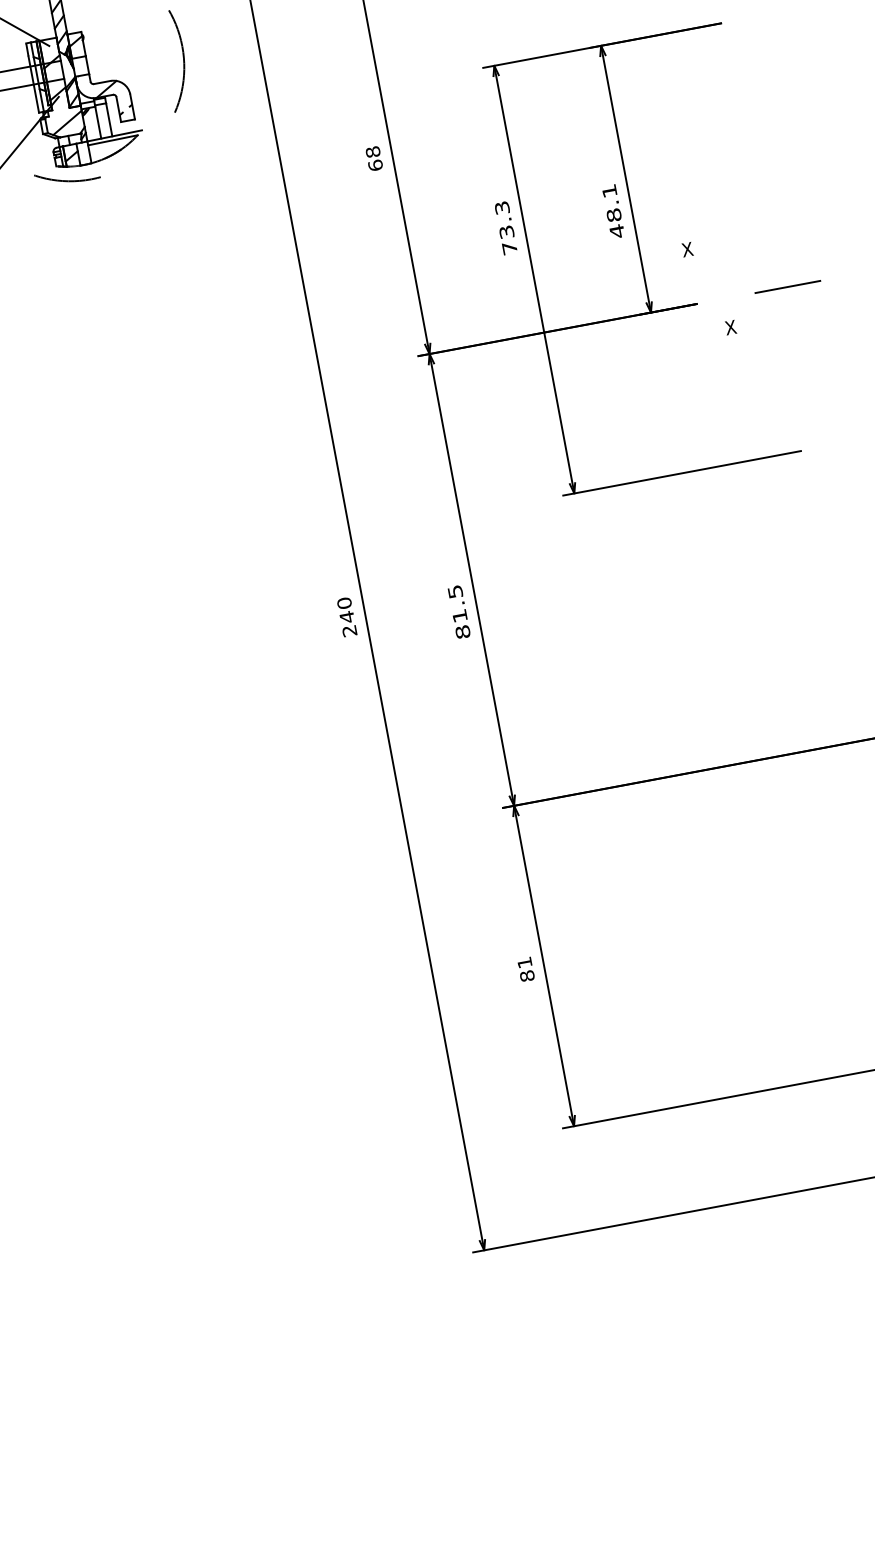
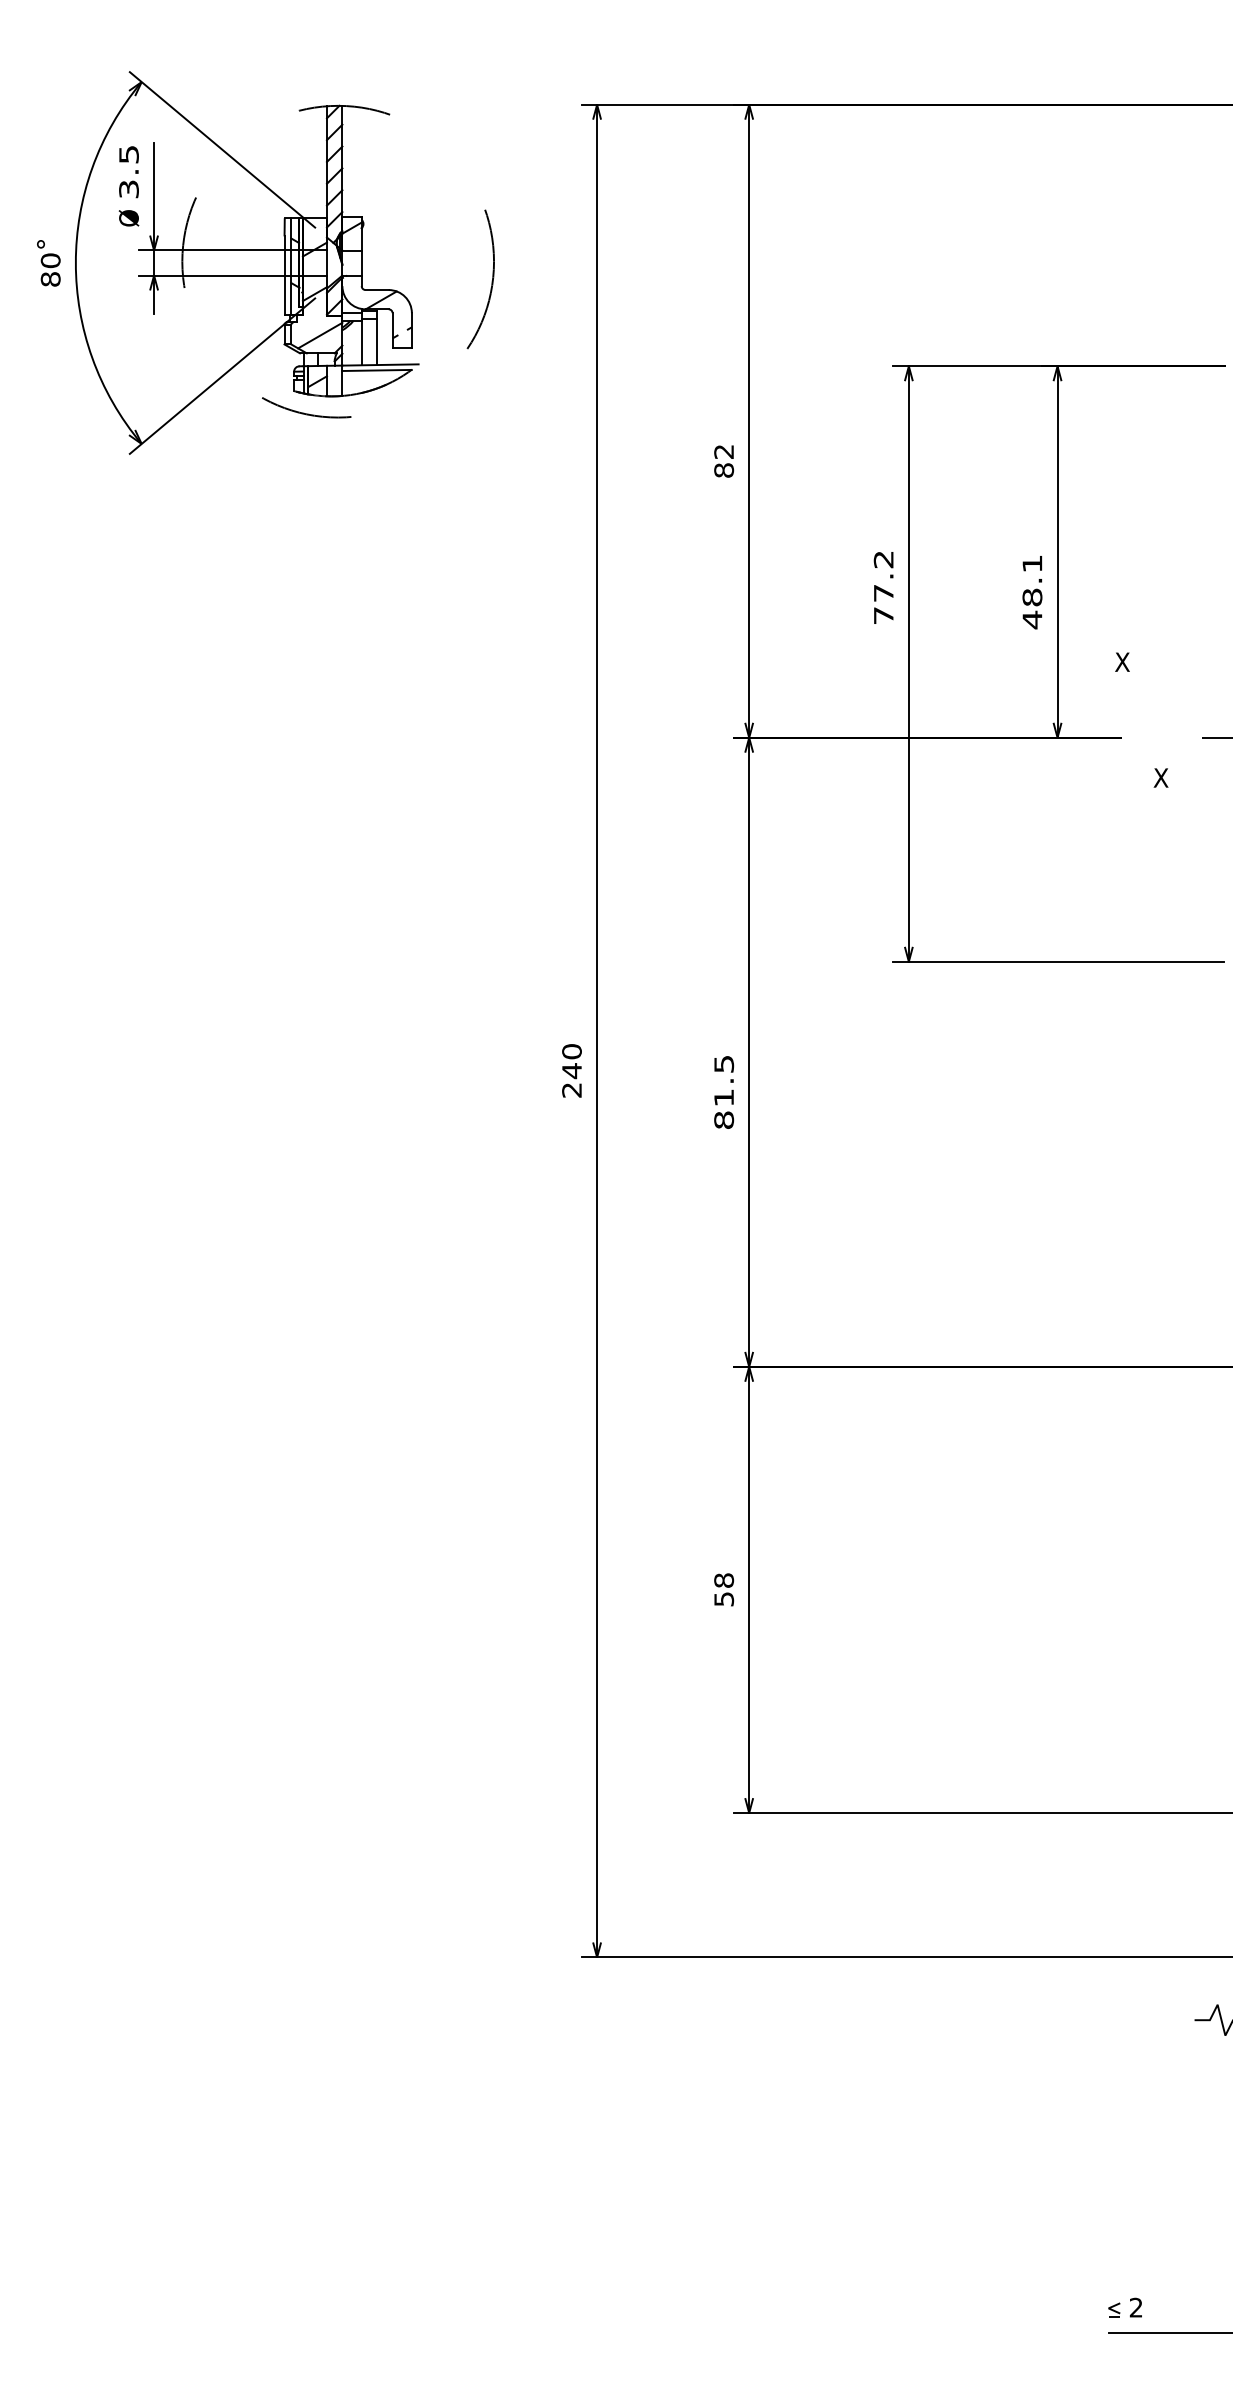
text: (374, 158) -> (724, 460), 68 -> 82
text: (504, 220) -> (883, 576), 73.3 -> 77.2
text: (526, 969) -> (724, 1589), 81 -> 58

